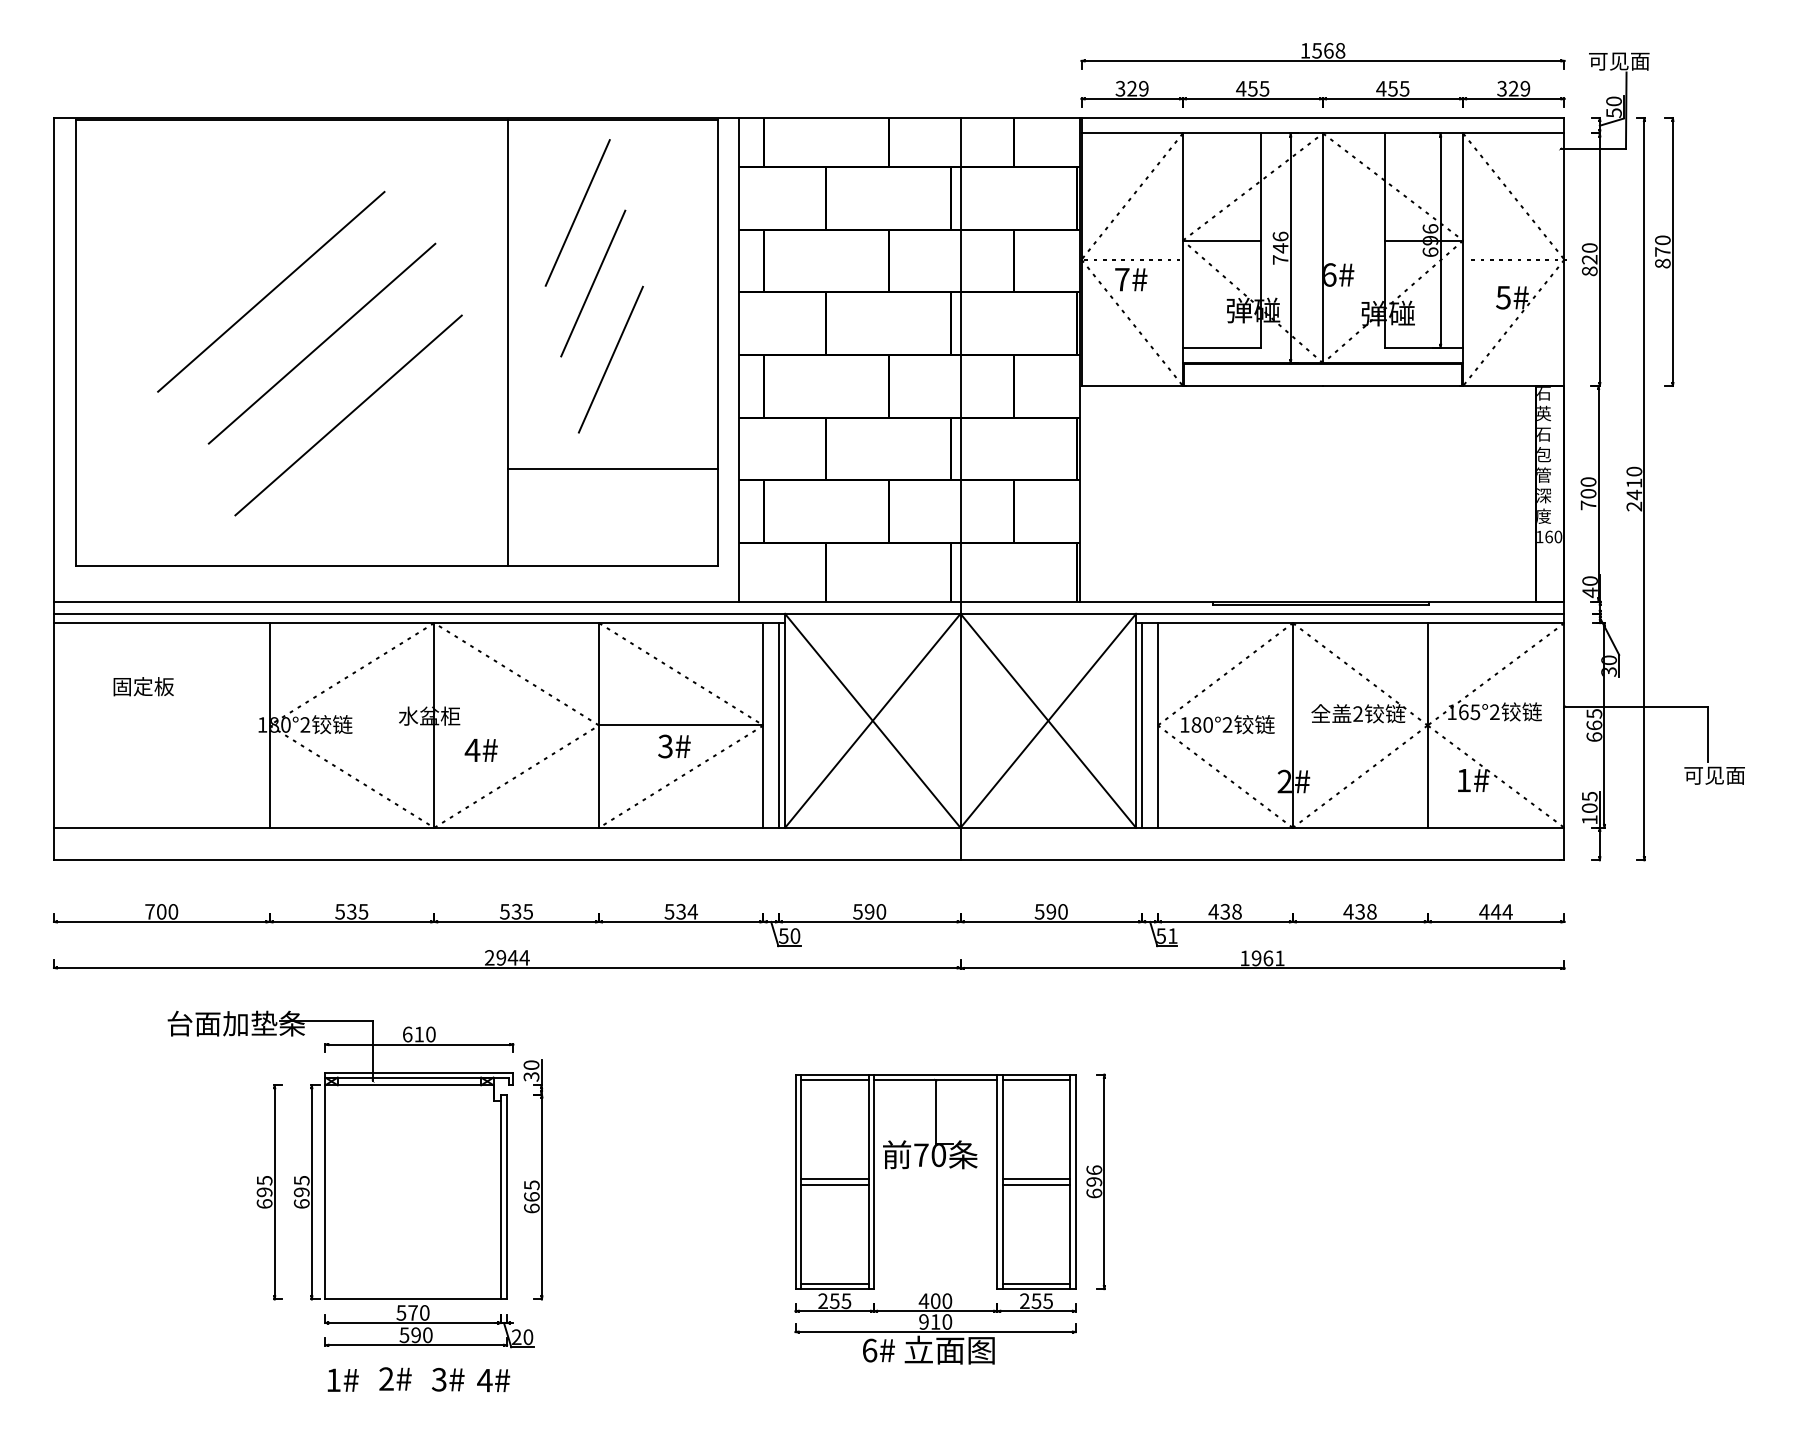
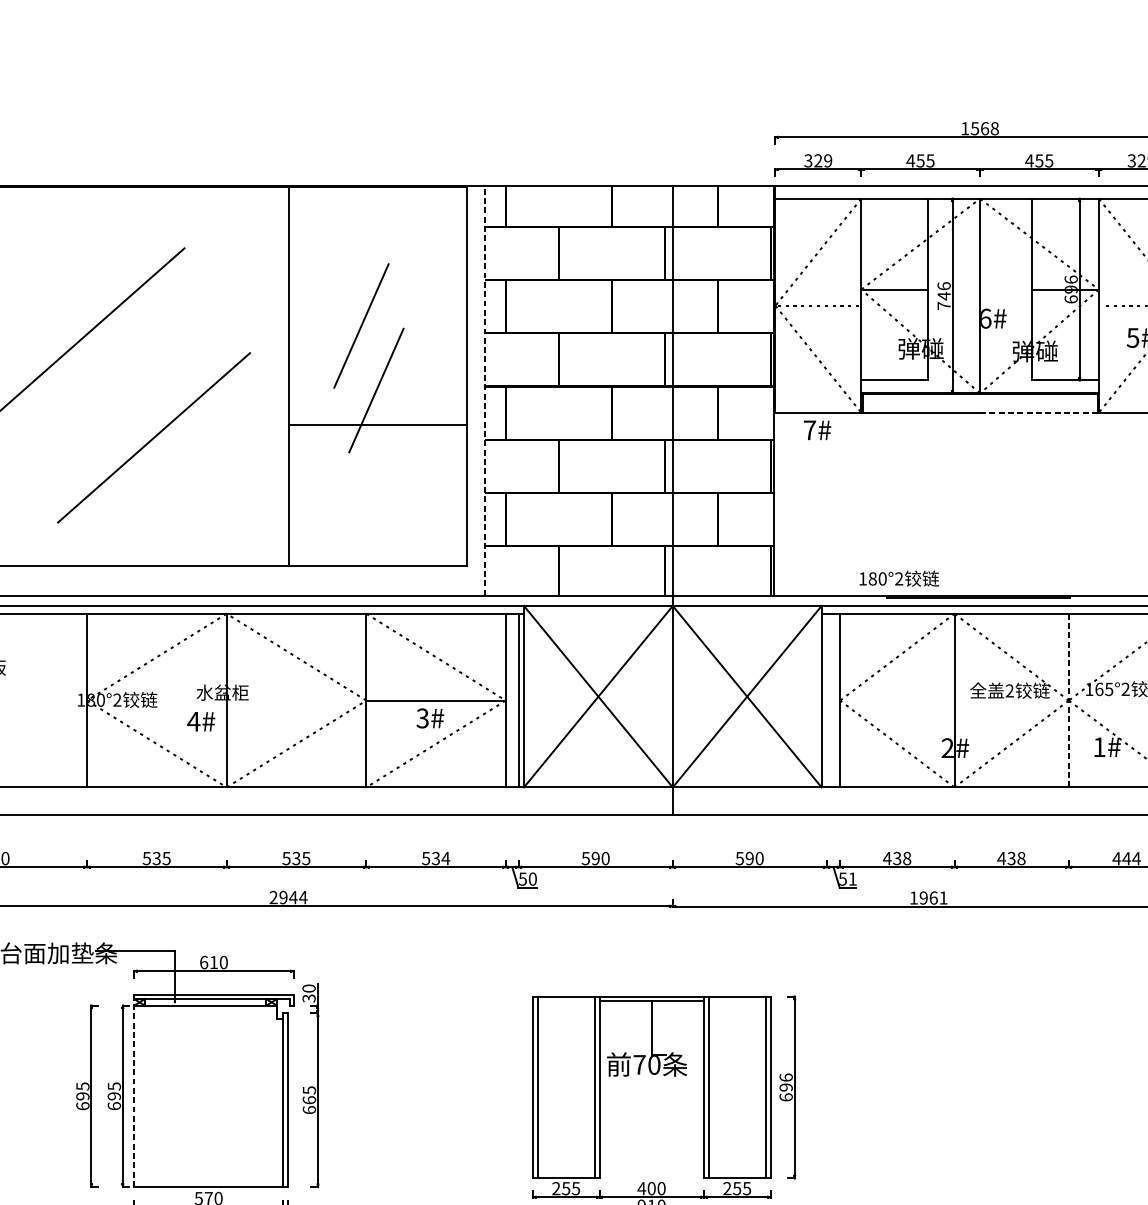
line: (577, 212) -> (348, 265), removed
text: (1131, 279) -> (817, 430), moved
line: (321, 343) -> (131, 376), removed
line: (738, 359) -> (484, 390), solid -> dashed
line: (1392, 385) -> (1038, 412), solid -> dashed
line: (612, 468) -> (377, 425), moved
text: (1227, 724) -> (899, 578), moved
line: (1427, 724) -> (1068, 699), solid -> dashed
line: (1142, 725) -> (827, 700), removed
text: (480, 750) -> (200, 721), moved
line: (834, 1080) -> (565, 1001), removed
line: (1036, 1080) -> (737, 1001), removed
line: (834, 1179) -> (565, 1085), removed
line: (1036, 1179) -> (737, 1085), removed
line: (834, 1184) -> (565, 1089), removed
line: (1036, 1184) -> (737, 1089), removed
line: (325, 1188) -> (134, 1093), solid -> dashed
line: (834, 1283) -> (565, 1173), removed
line: (1036, 1283) -> (737, 1173), removed

